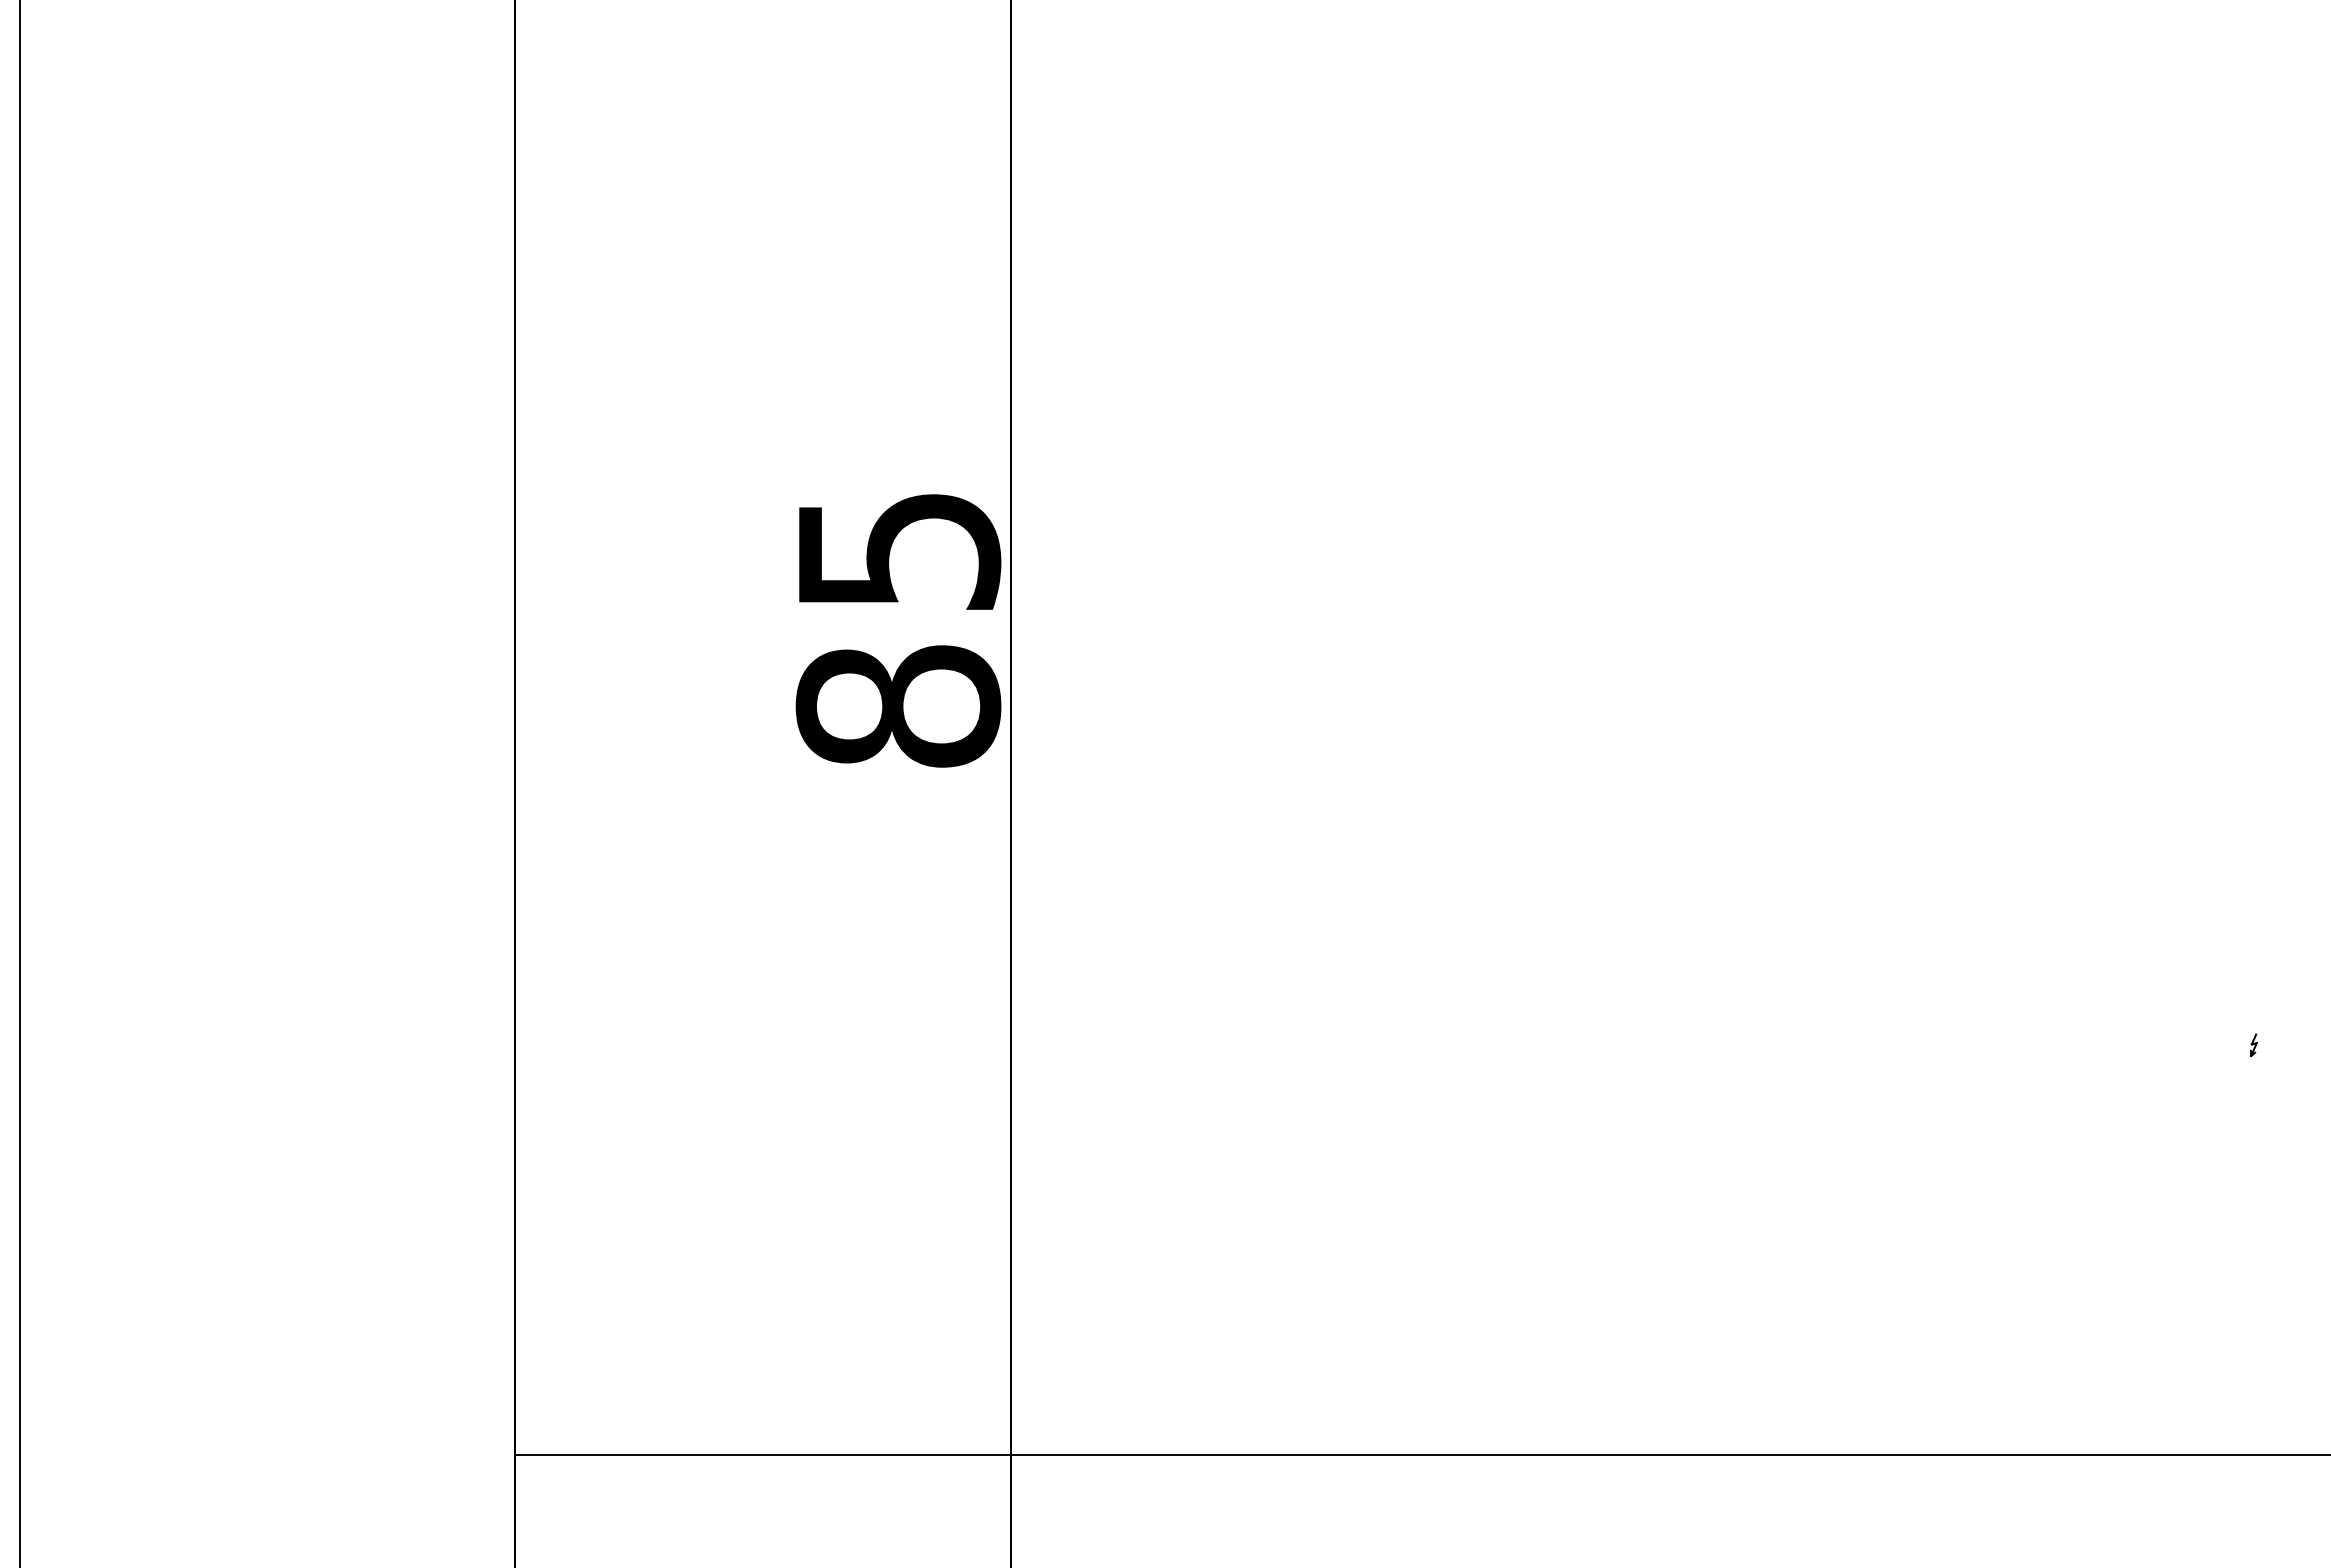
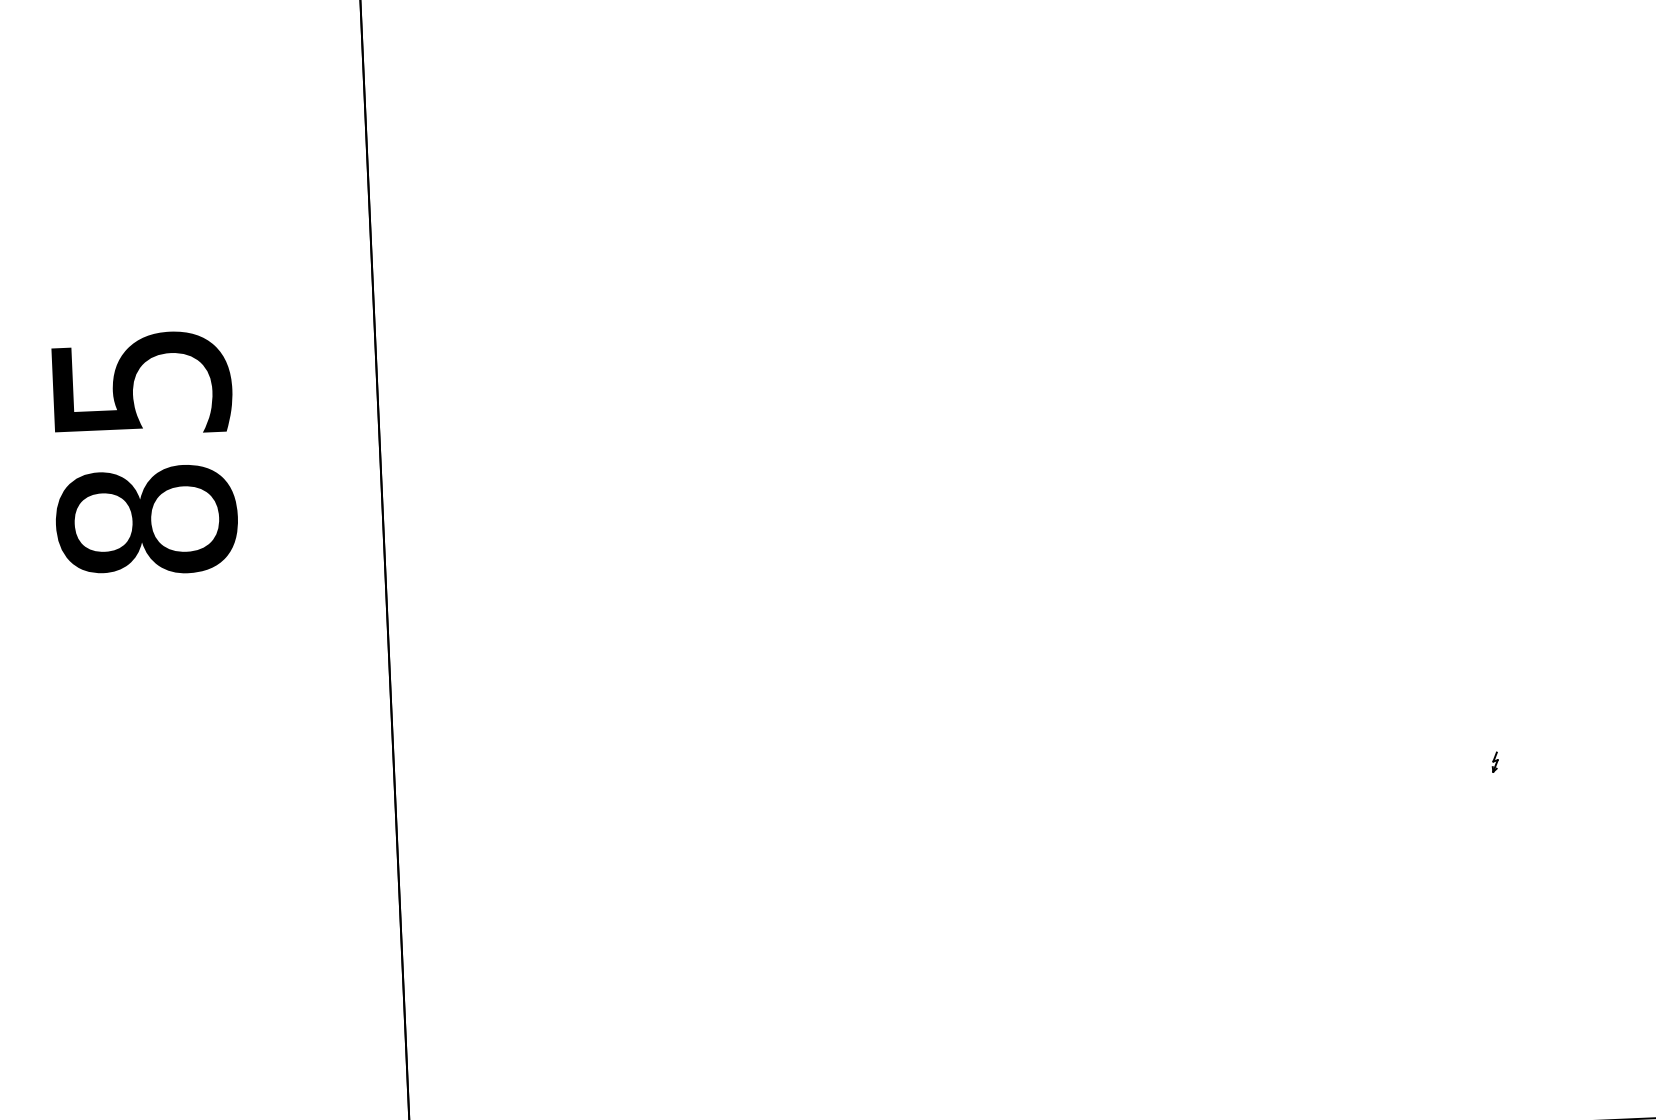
text: (898, 630) -> (143, 453), moved

